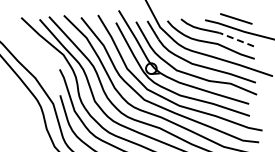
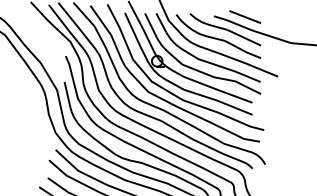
line: (236, 39) -> (244, 37), dashed -> solid

